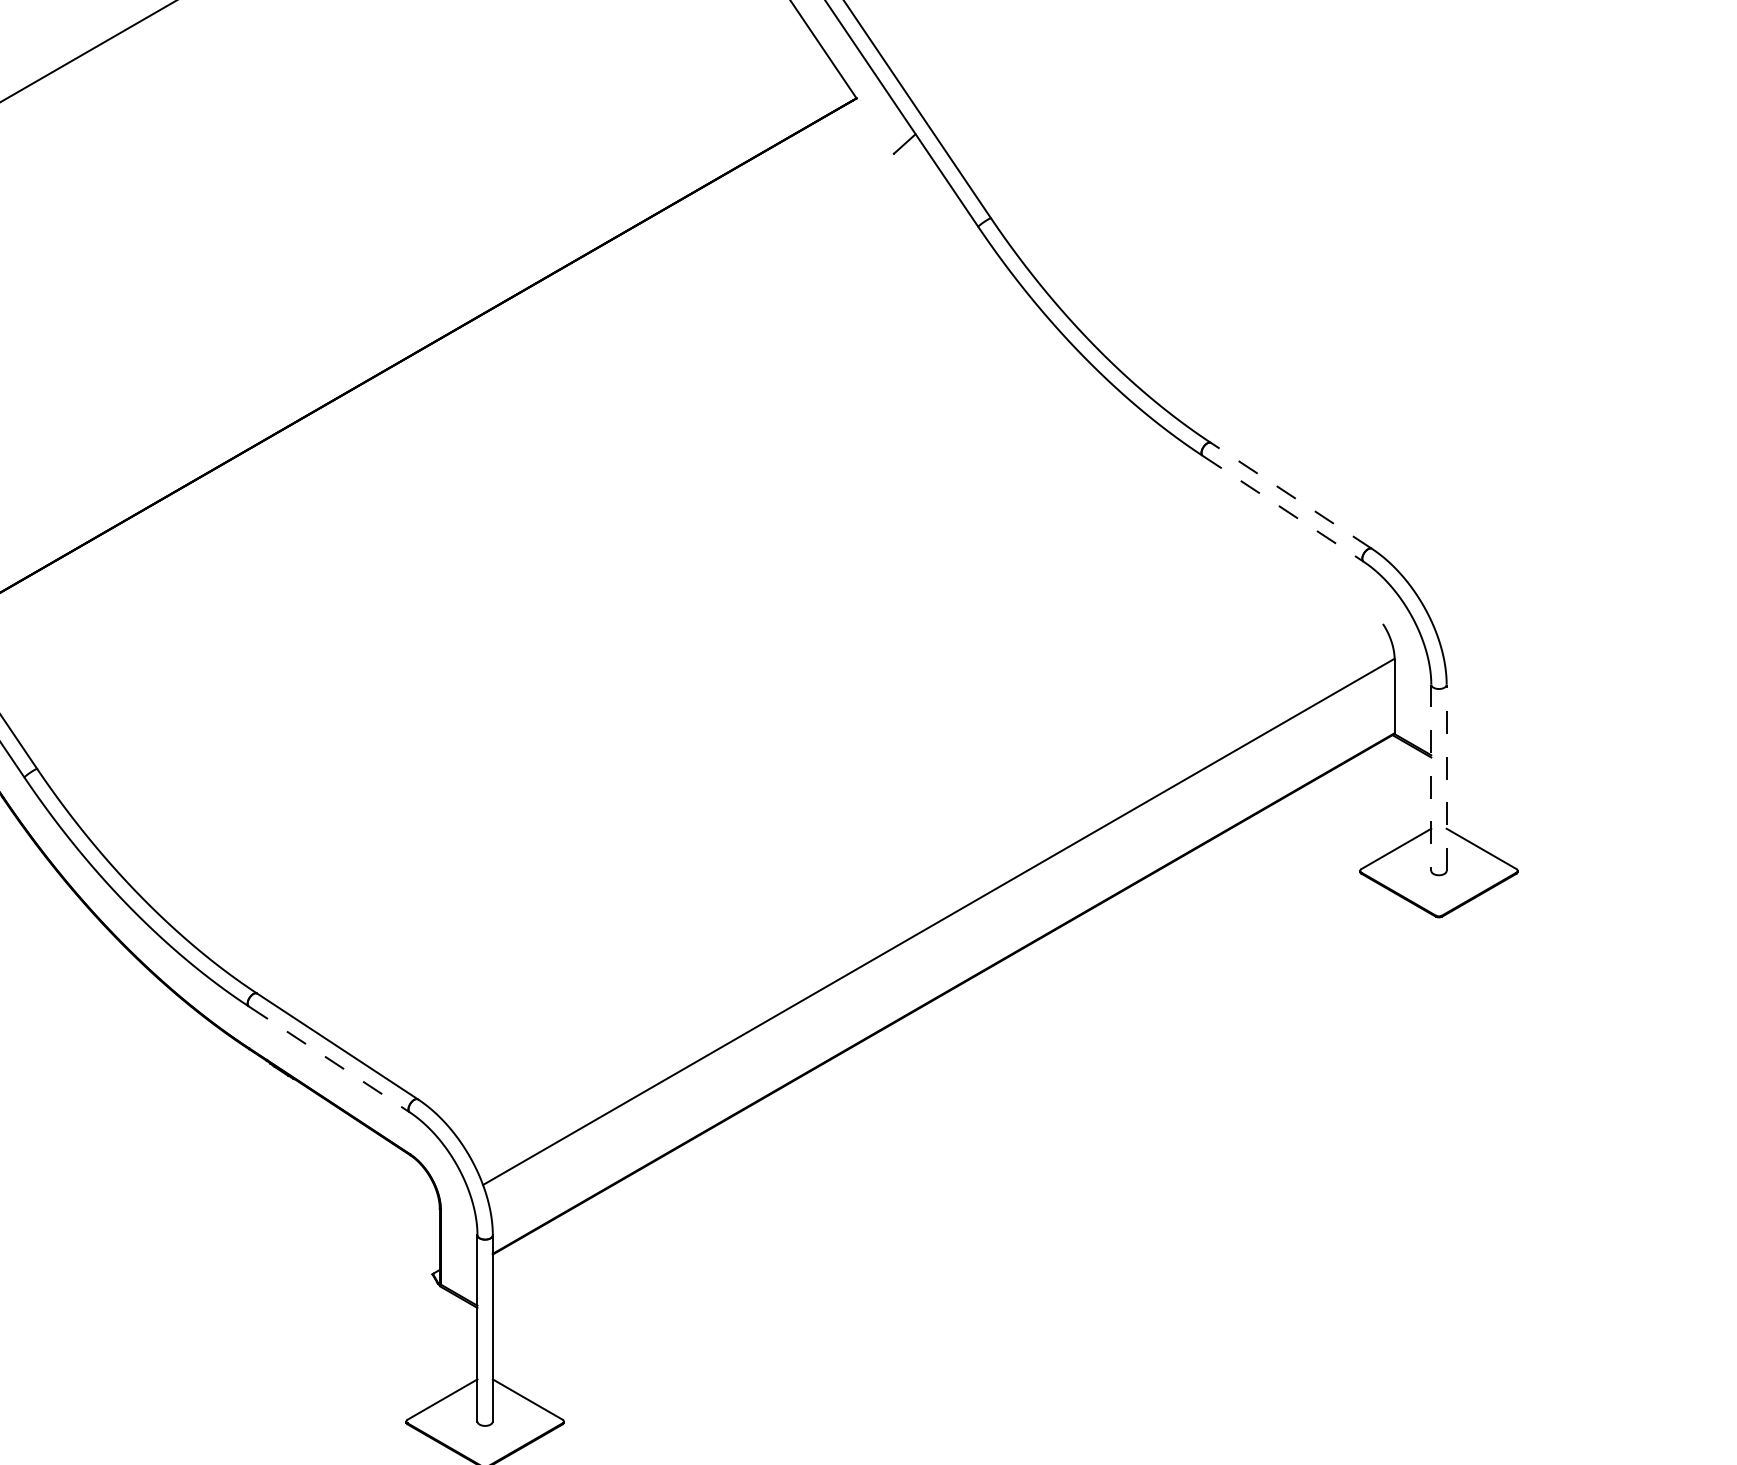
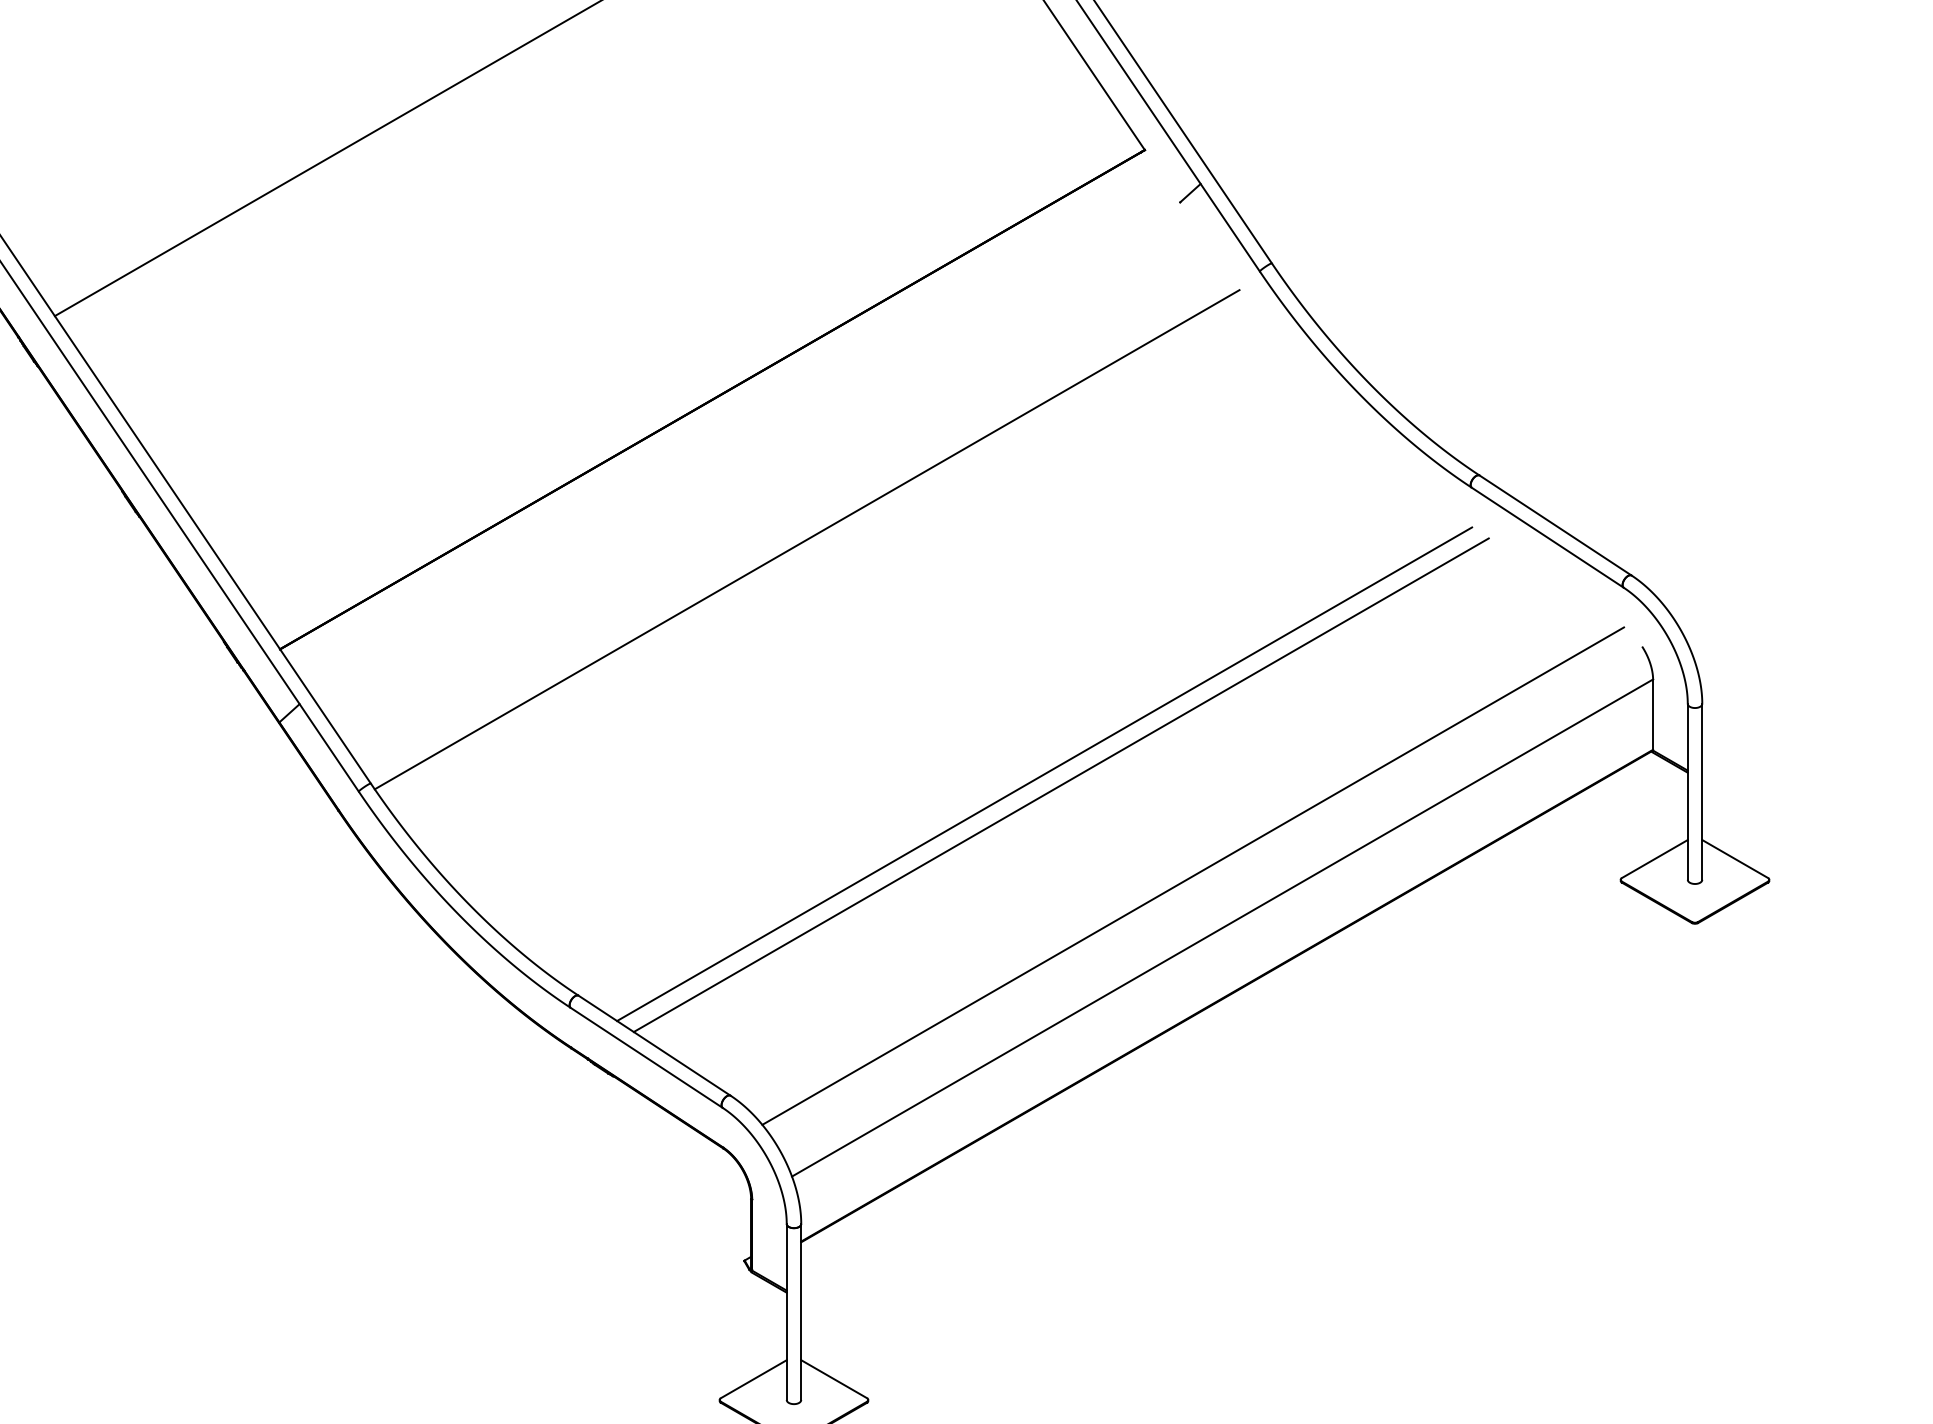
line: (1291, 495) -> (1555, 525), dashed -> solid
line: (1282, 508) -> (1547, 537), dashed -> solid
line: (498, 510) -> (806, 539), added
line: (750, 759) -> (1044, 774), added
line: (767, 771) -> (1060, 785), added
line: (1431, 777) -> (1687, 791), dashed -> solid
line: (1446, 777) -> (1702, 791), dashed -> solid
line: (908, 866) -> (1193, 875), added
line: (329, 1058) -> (646, 1057), dashed -> solid

